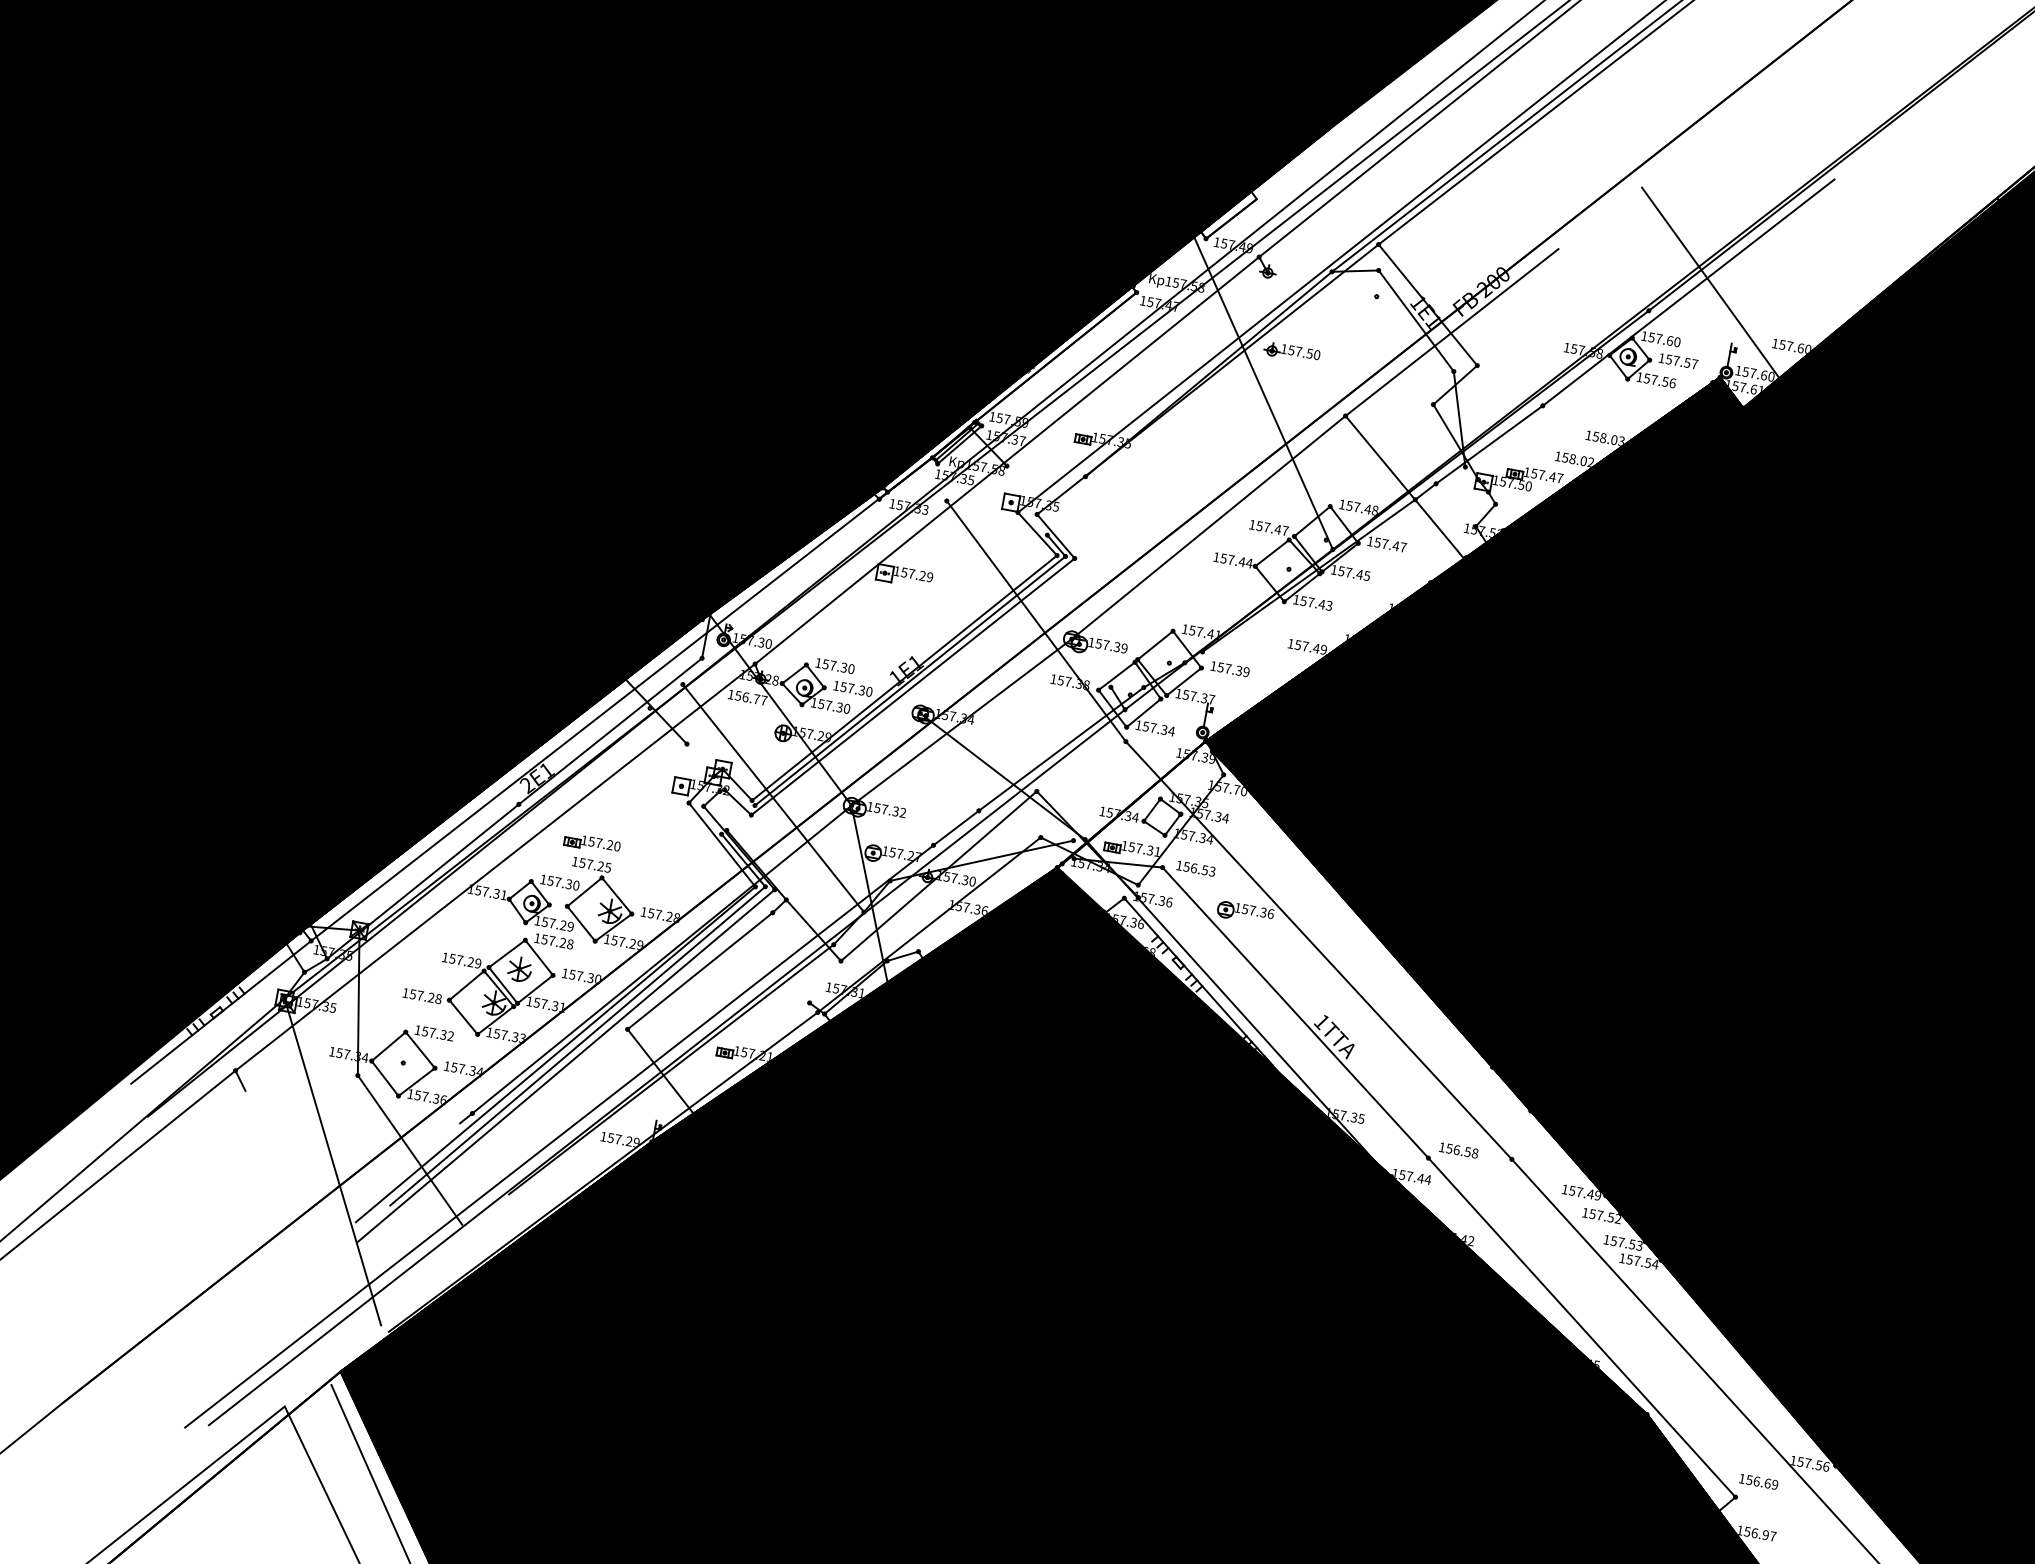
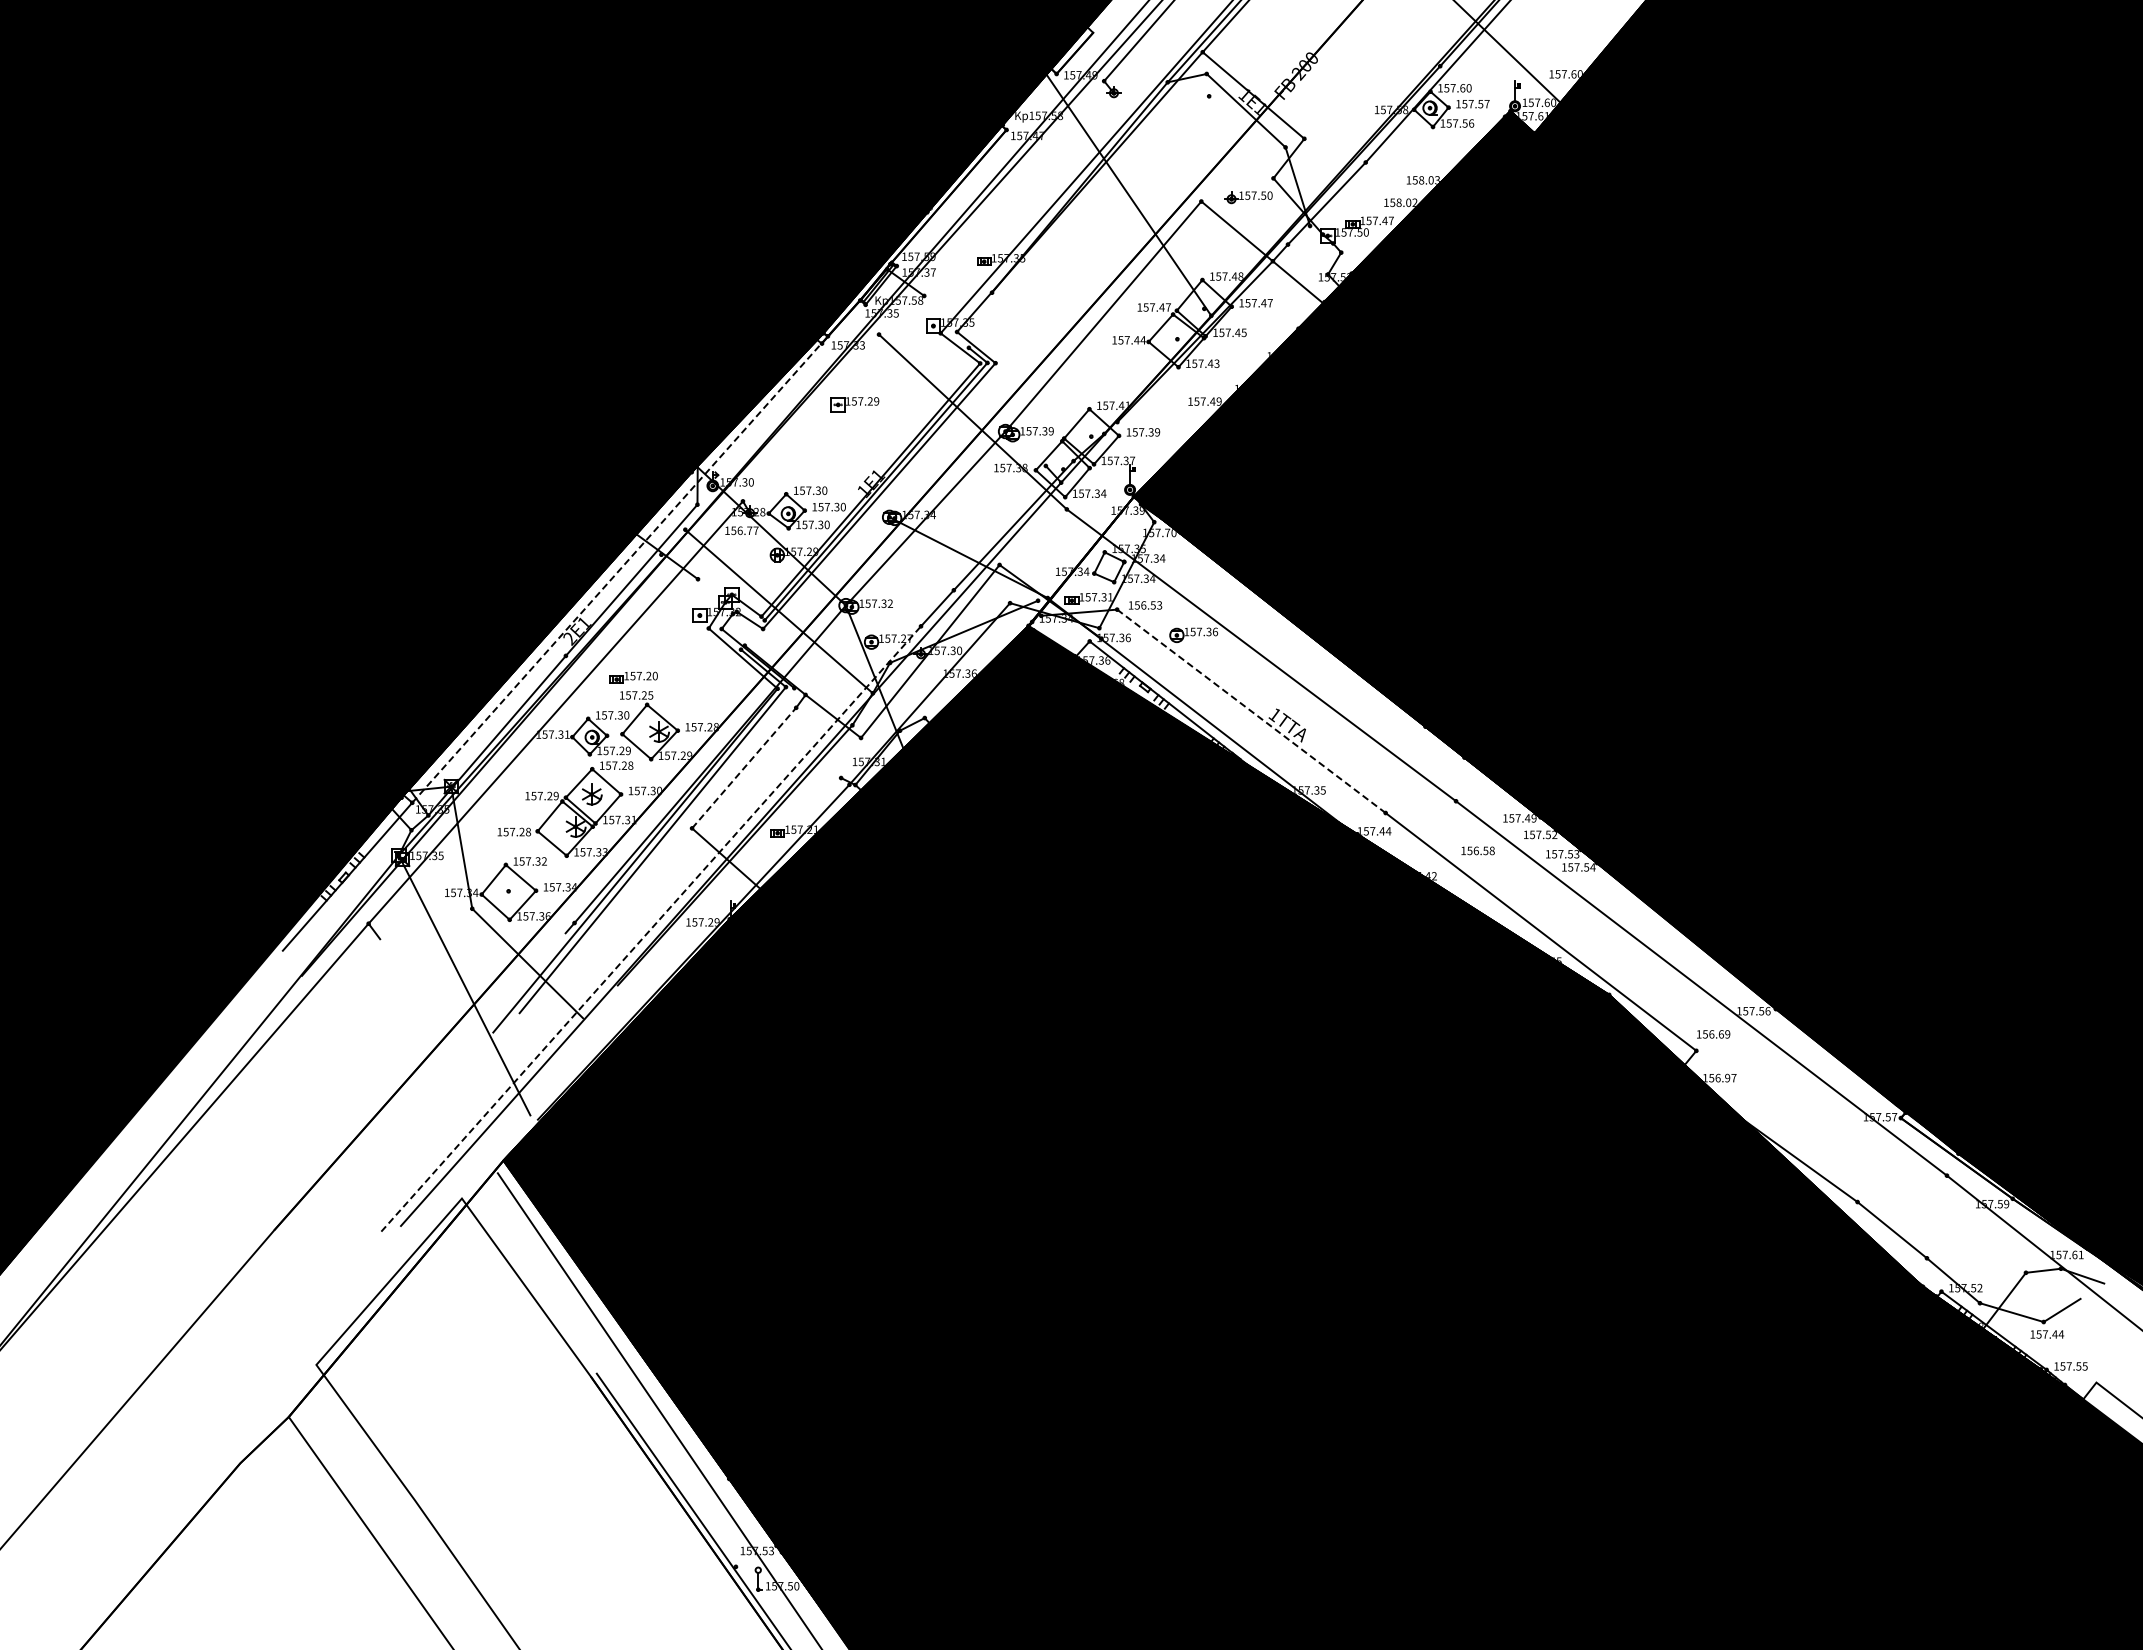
line: (1451, 331) -> (1277, 114), removed
part: (1291, 352) -> (1248, 197), moved
line: (1007, 460) -> (923, 291), removed
line: (599, 716) -> (620, 569), solid -> dashed
line: (700, 971) -> (744, 768), solid -> dashed
line: (1295, 1013) -> (1251, 711), solid -> dashed
line: (565, 1065) -> (645, 868), removed
line: (559, 1135) -> (651, 928), solid -> dashed
text: (1458, 1149) -> (1477, 850), moved

